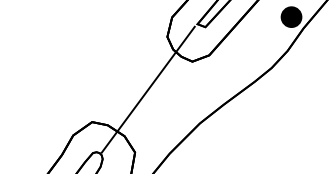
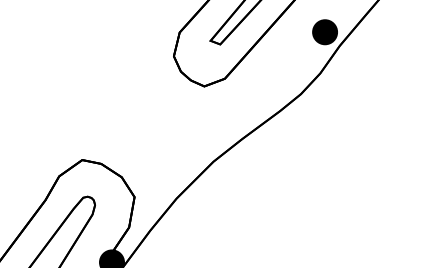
line: (148, 89) -> (150, 120), removed

